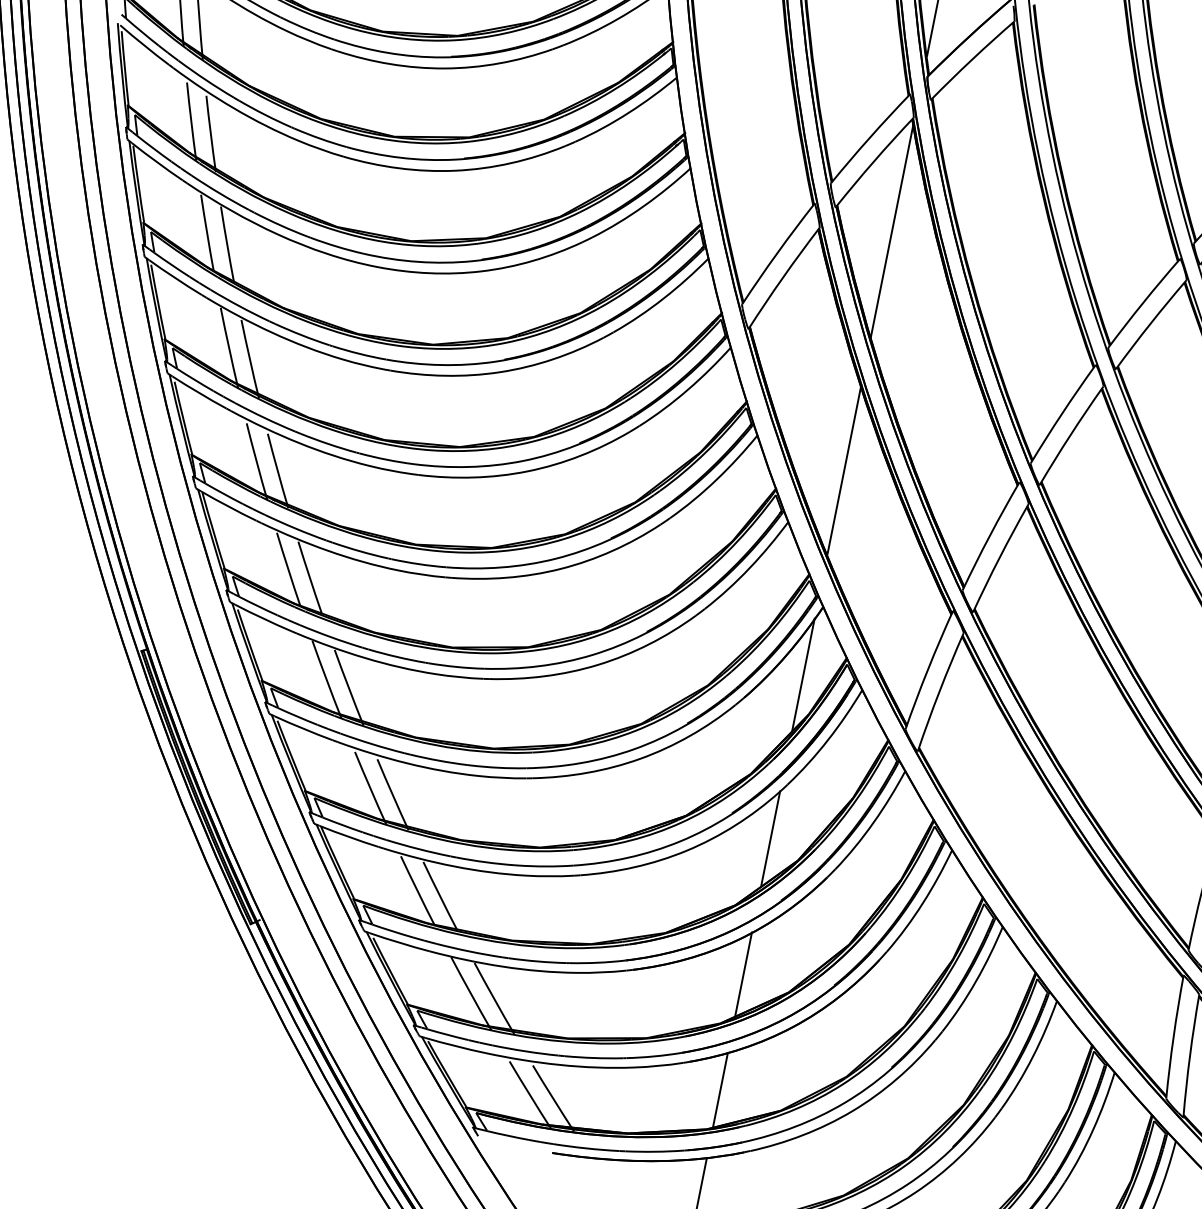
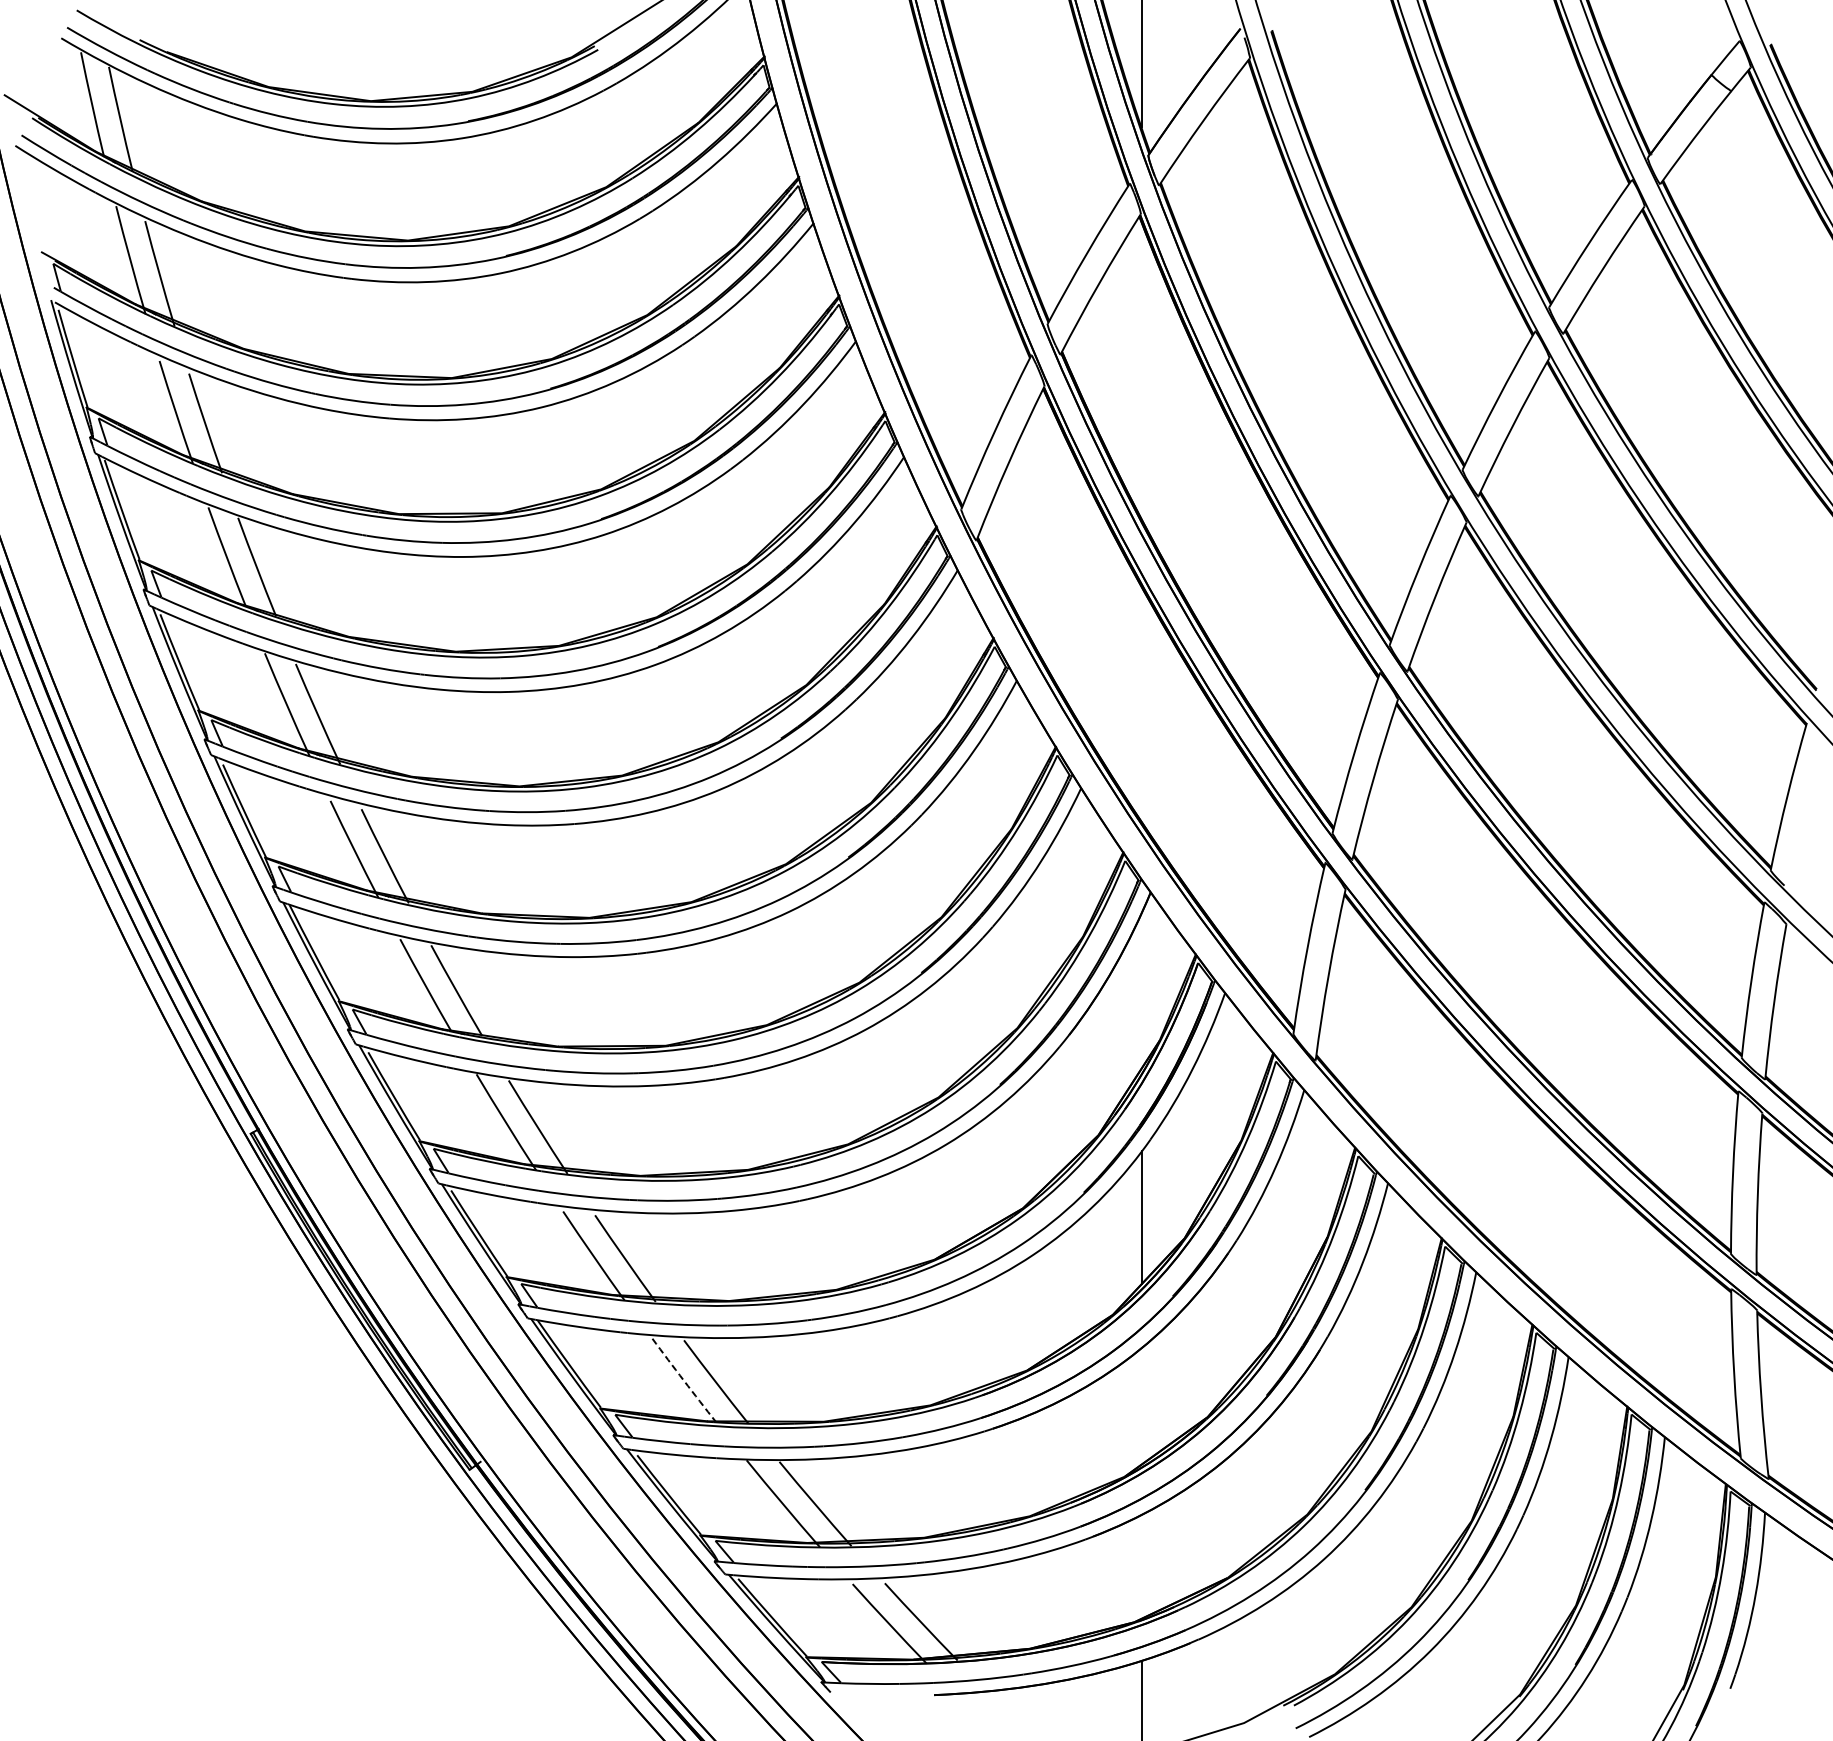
line: (892, 231) -> (1142, 371), removed
line: (844, 469) -> (1142, 702), removed
line: (803, 674) -> (1142, 988), removed
arc: (417, 890) -> (683, 1380), solid -> dashed
line: (743, 974) -> (1142, 1405), removed
line: (720, 1090) -> (1142, 1566), removed

